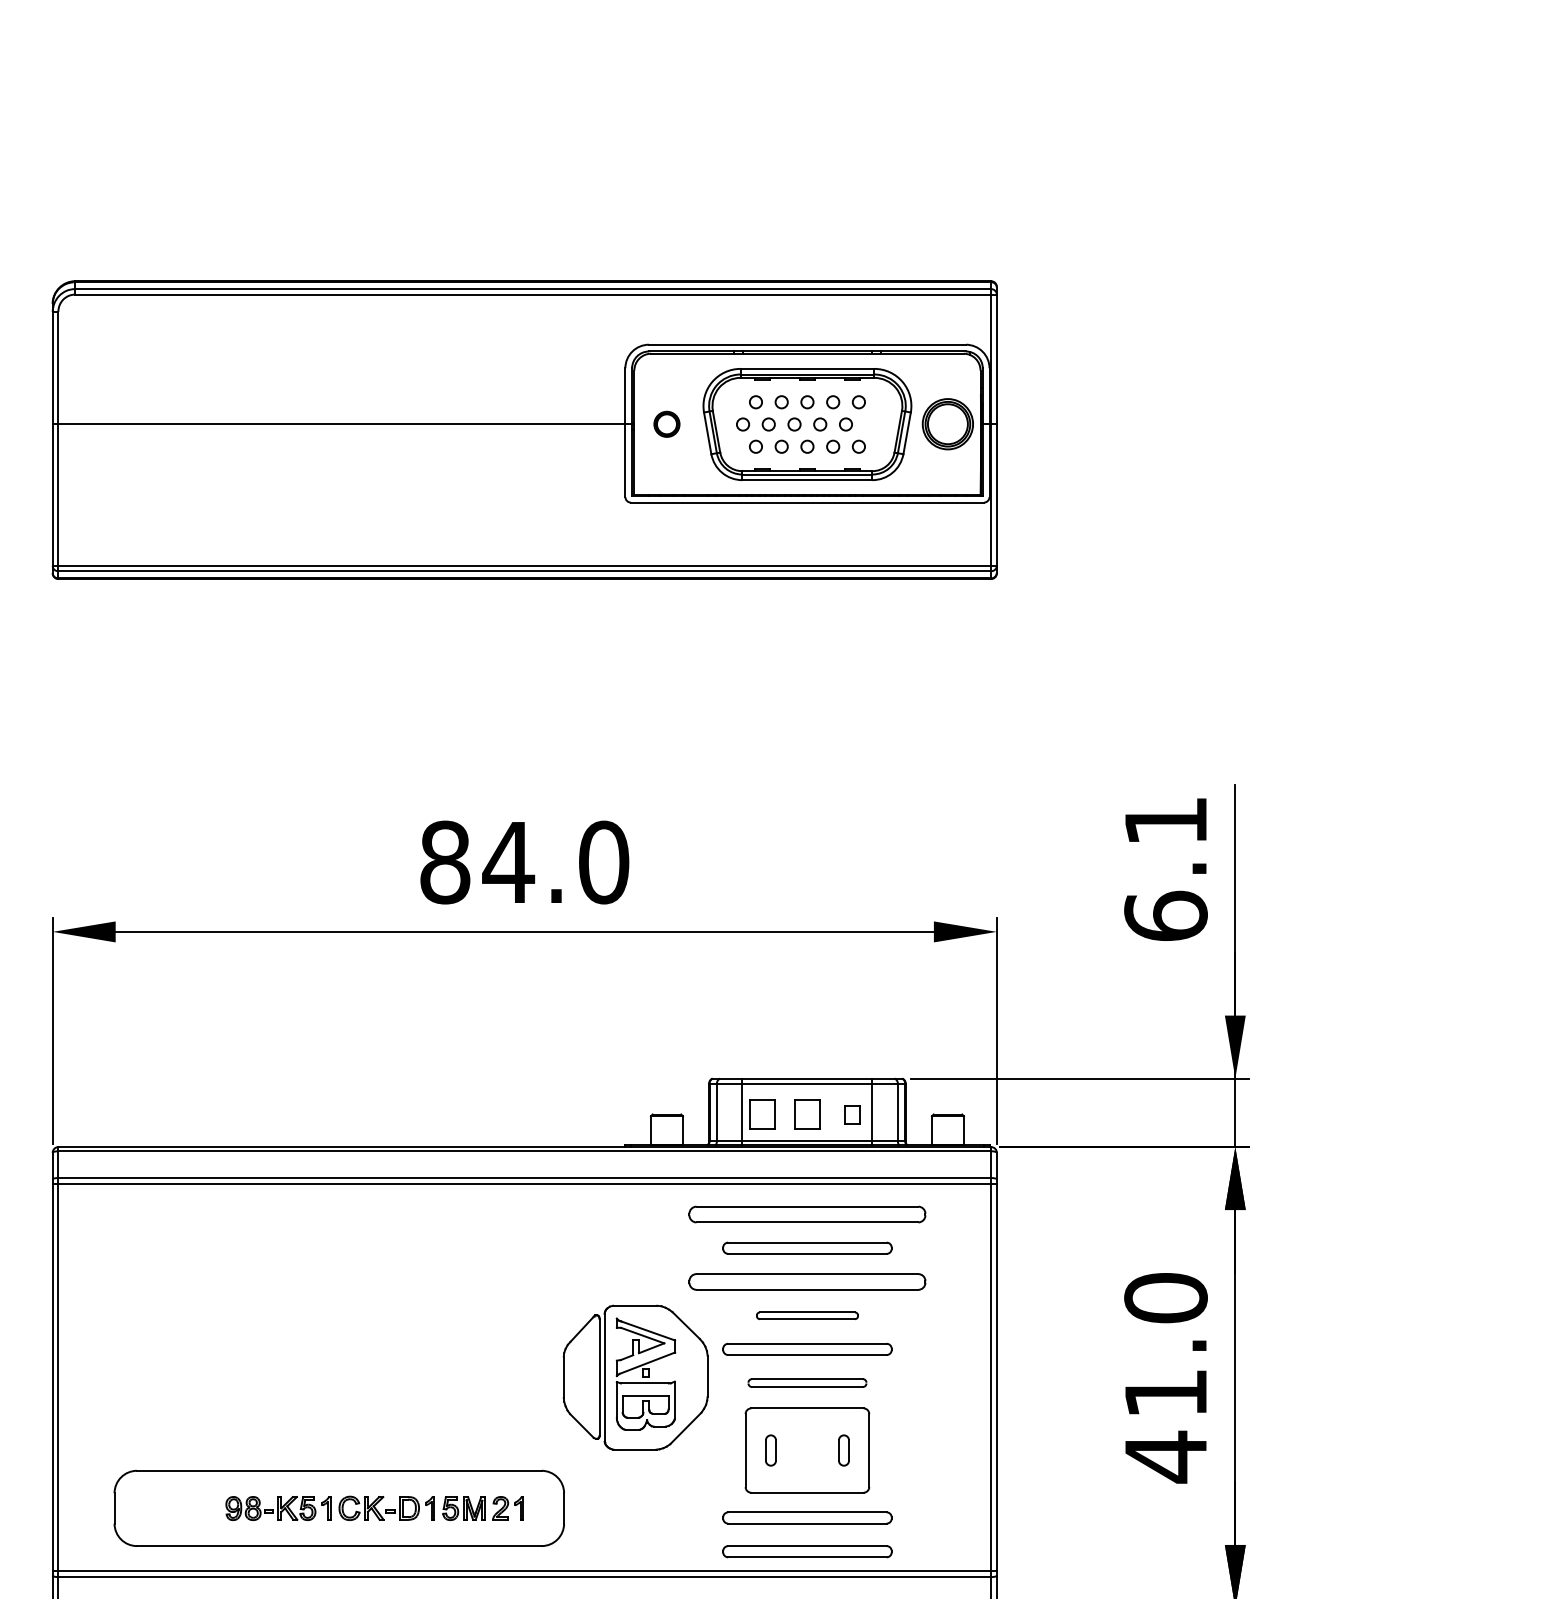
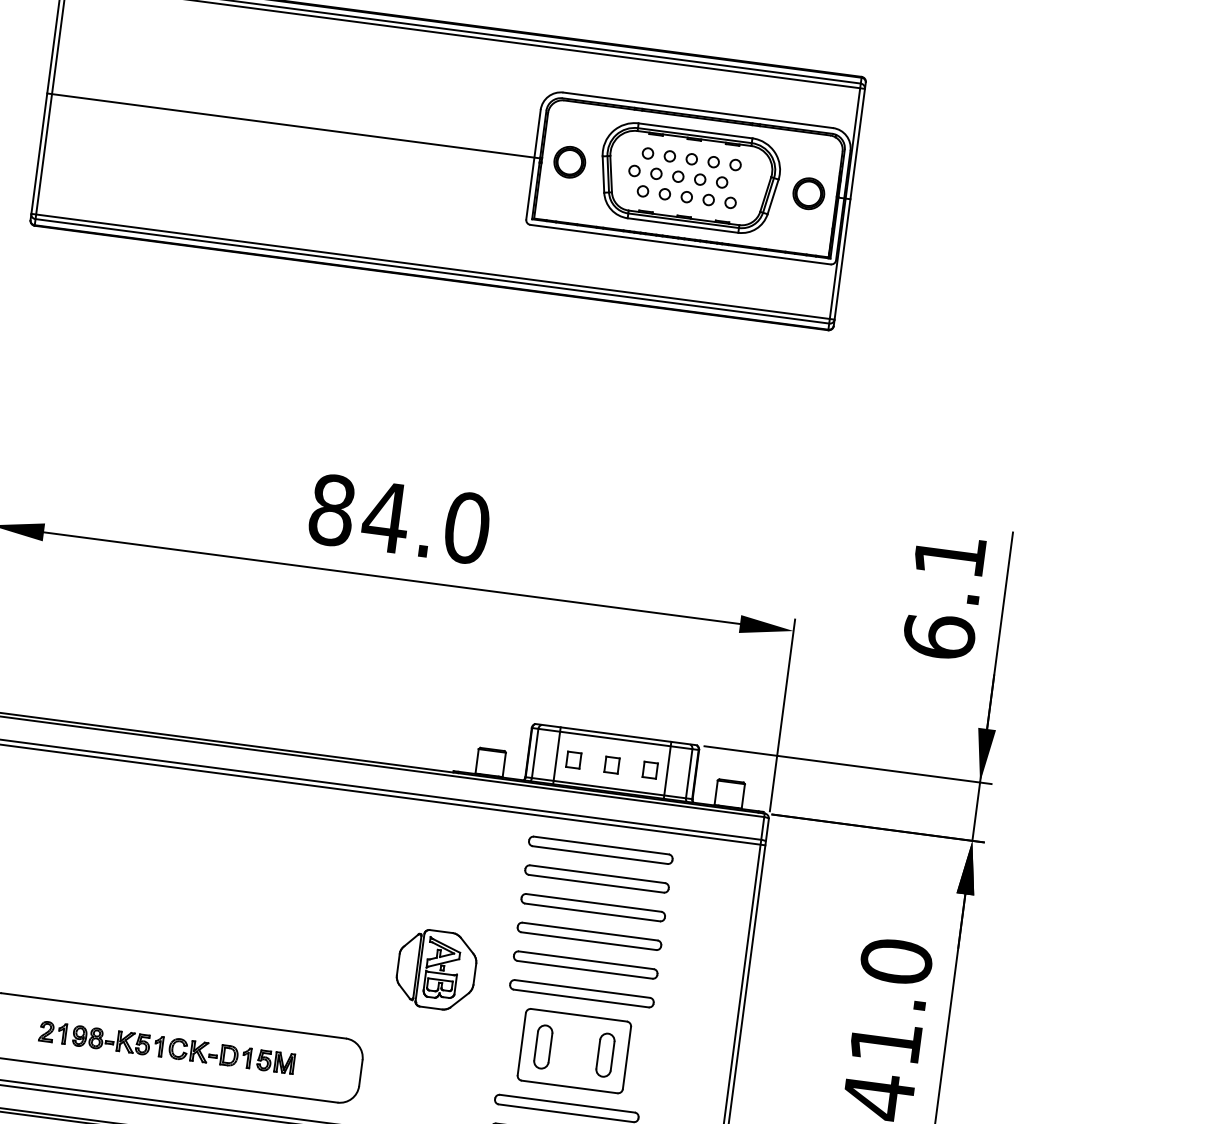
part: (666, 424) -> (569, 162), size x1.43
part: (947, 424) -> (808, 193), size x0.71
part: (762, 1114) -> (573, 760), size x0.62
part: (807, 1114) -> (612, 765), size x0.62
part: (807, 1214) -> (600, 850), size x0.71
part: (807, 1281) -> (593, 907), size x0.71
part: (807, 1315) -> (589, 936), size x1.67
part: (635, 1377) -> (436, 969), size x0.62
part: (807, 1382) -> (582, 993), size x1.43
part: (770, 1450) -> (542, 1046), size x1.67
part: (843, 1450) -> (605, 1055), size x1.67
part: (507, 1508) -> (52, 1032), moved

